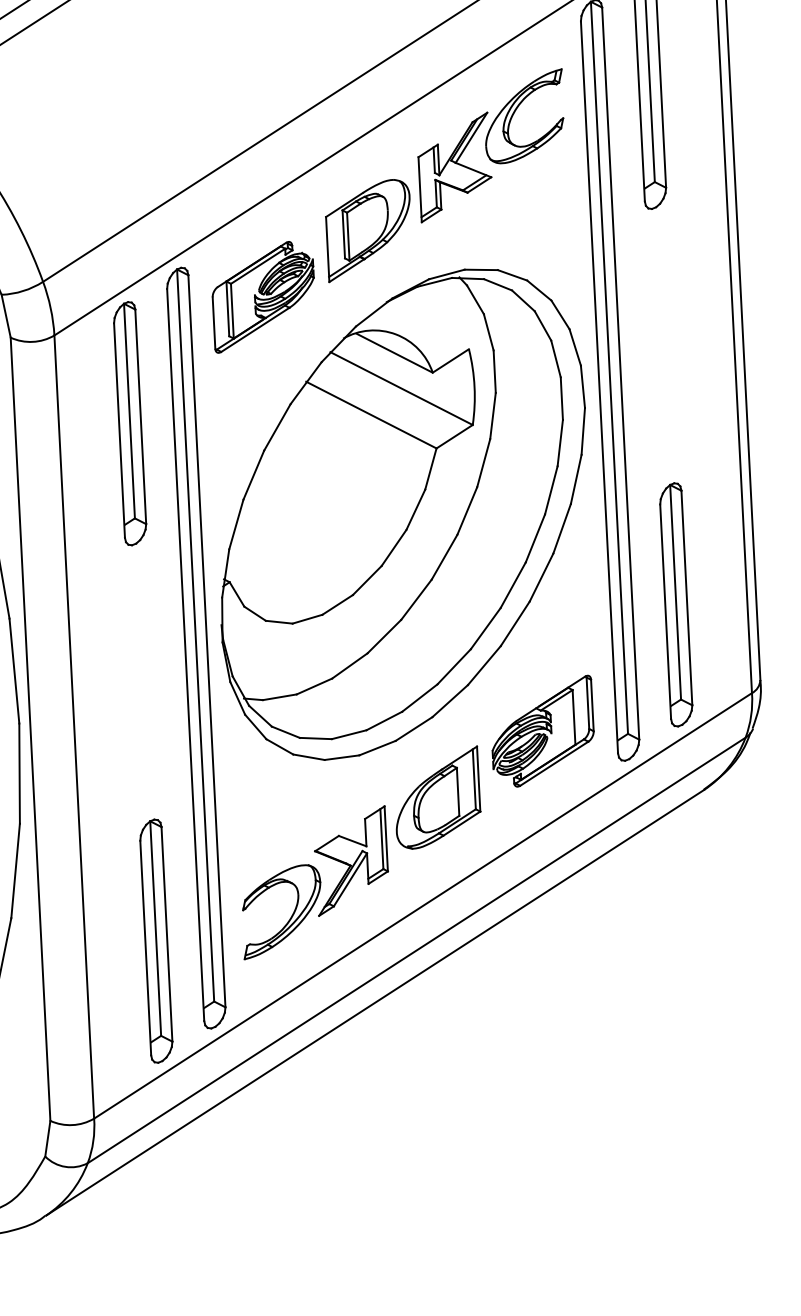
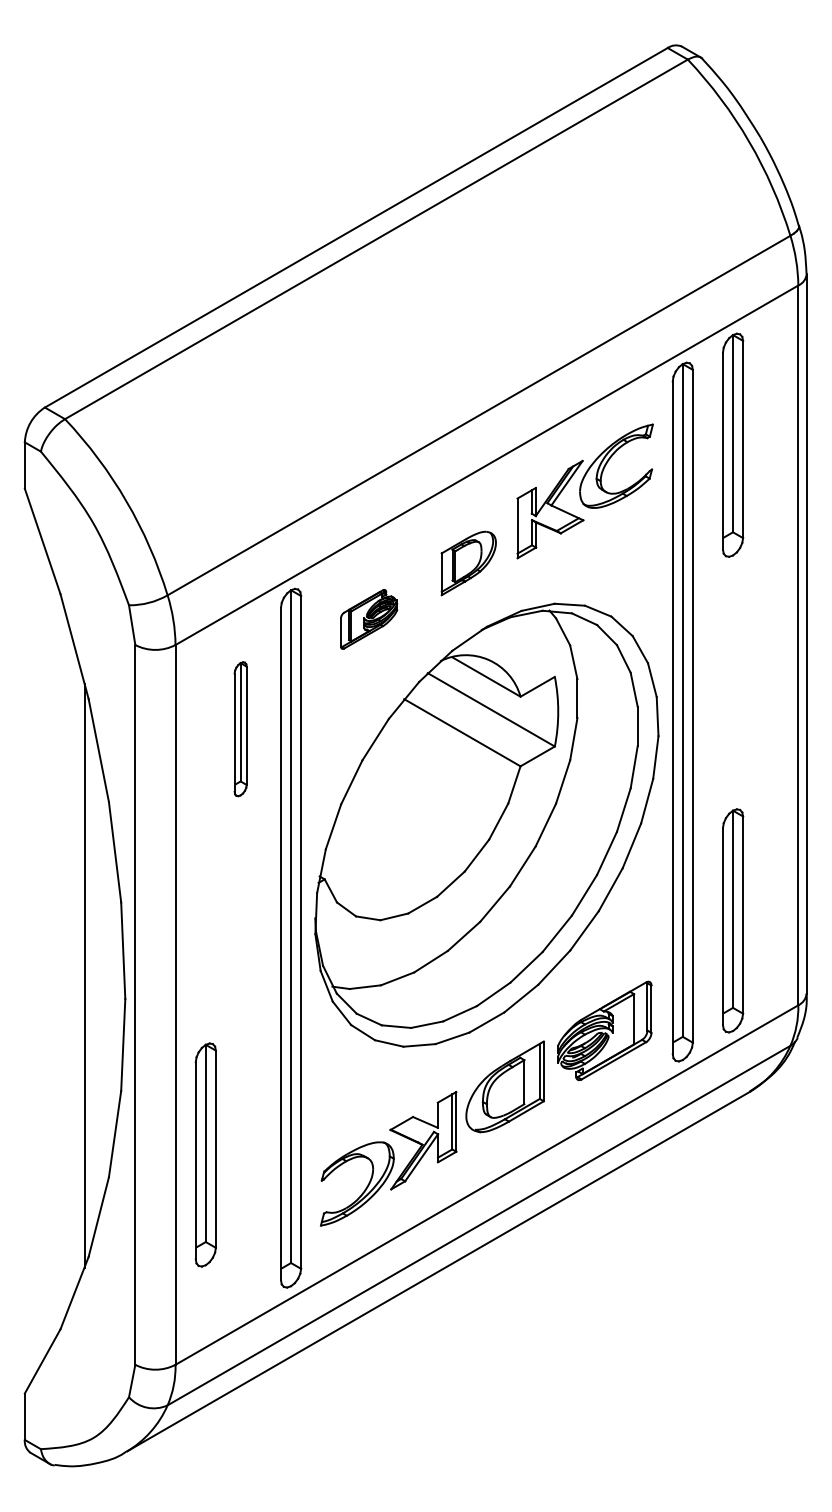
part: (368, 230) -> (468, 563), size x0.7
part: (263, 297) -> (368, 619), size x0.6
part: (129, 422) -> (240, 728), size x0.6
part: (155, 940) -> (205, 1154), moved

